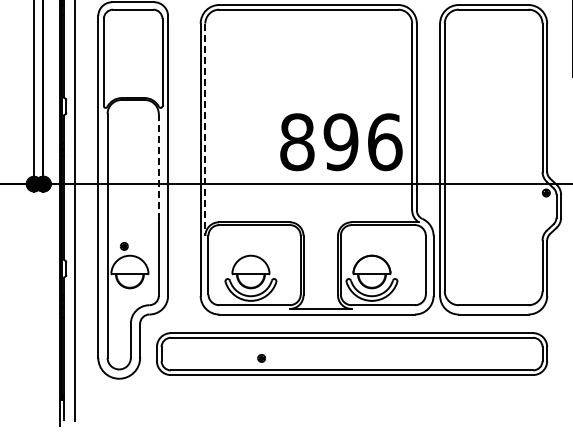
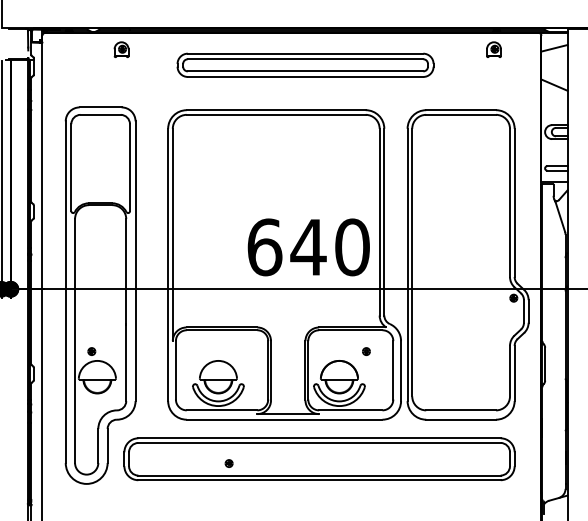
line: (205, 130) -> (172, 235), dashed -> solid
text: (341, 142) -> (308, 247), 896 -> 640
line: (159, 166) -> (126, 271), dashed -> solid
part: (399, 246) -> (366, 351), added

